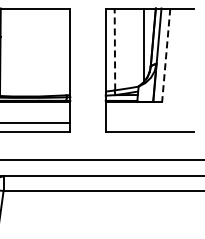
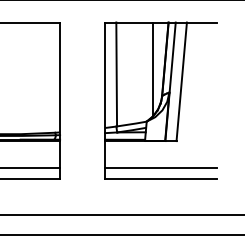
line: (114, 48) -> (116, 73), dashed -> solid
line: (166, 55) -> (182, 82), dashed -> solid
line: (149, 123) -> (160, 168), added

